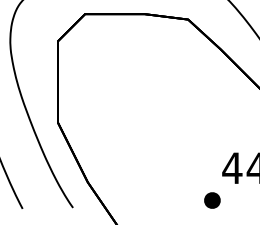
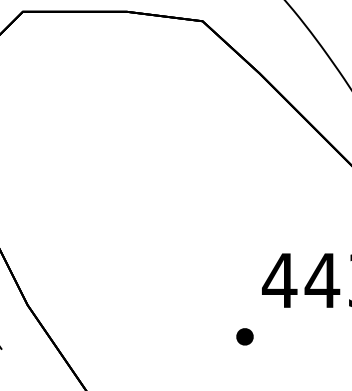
part: (212, 200) -> (245, 336), size x0.6

